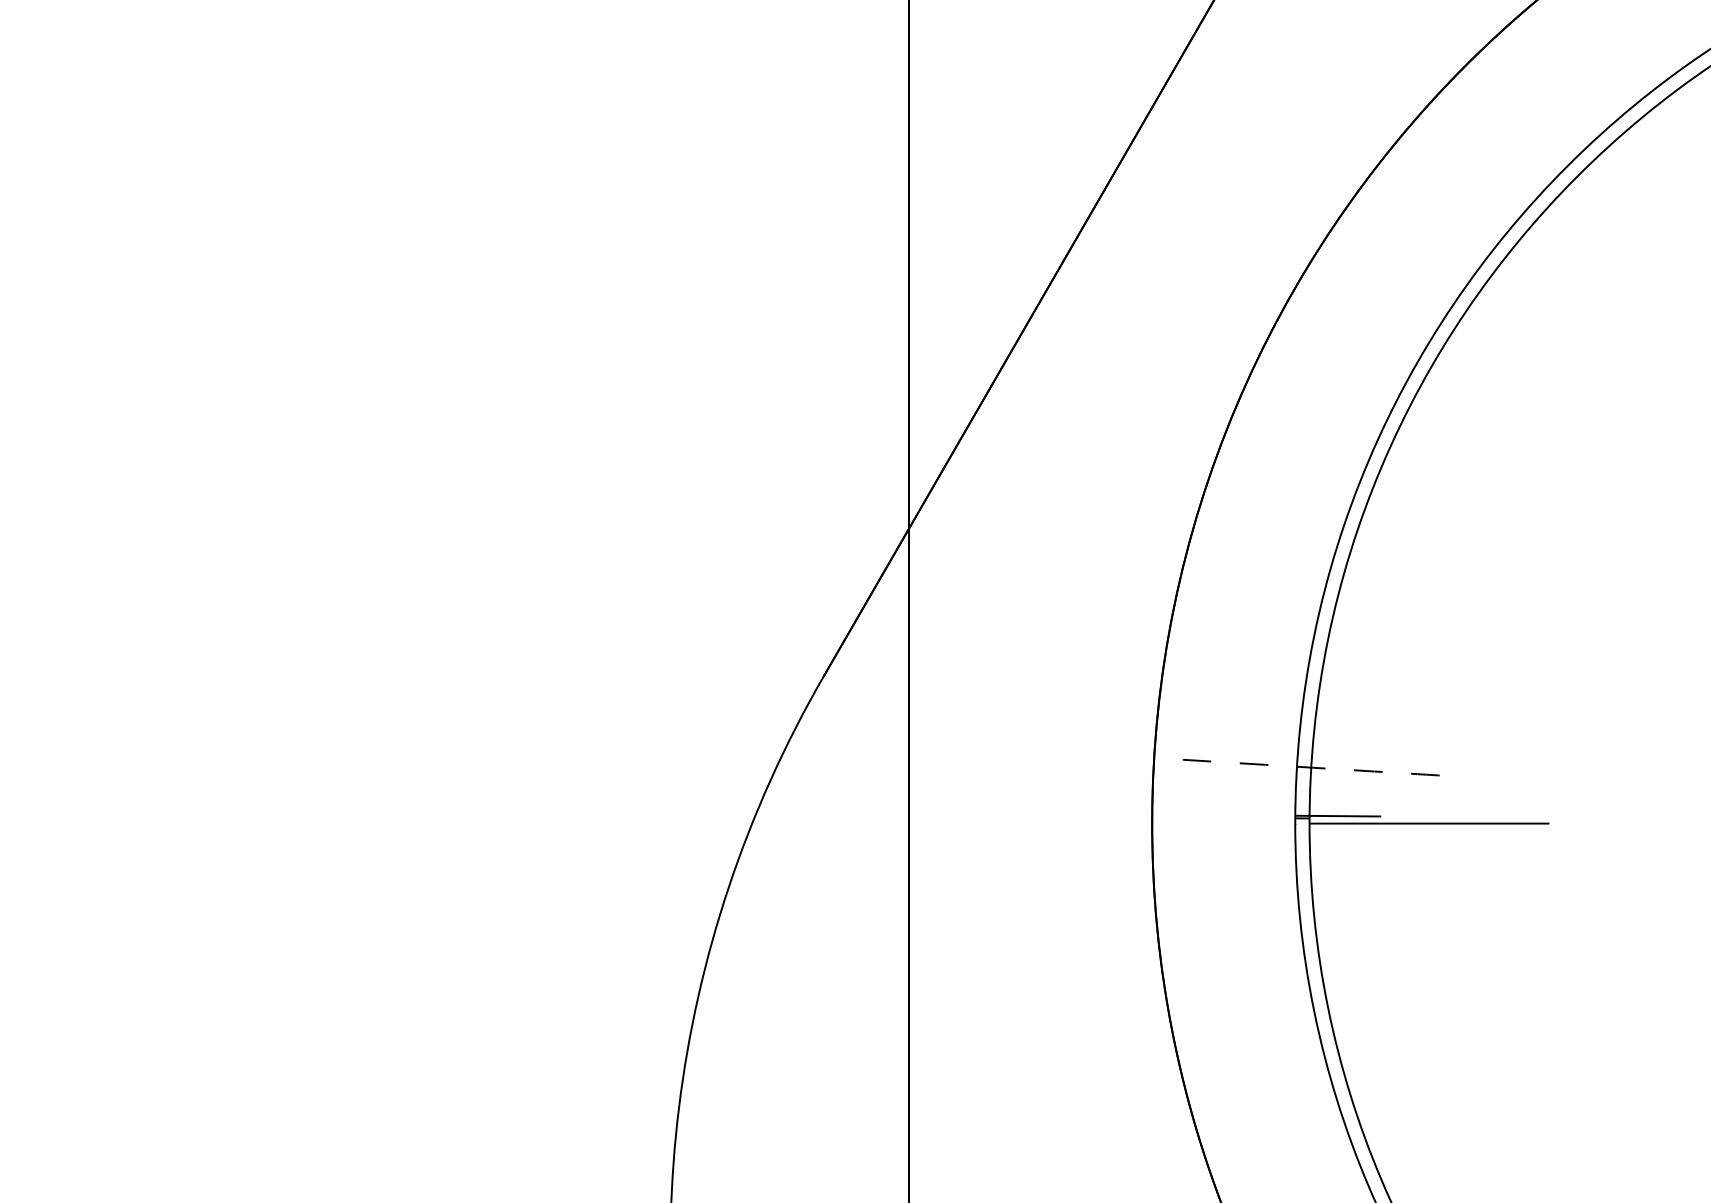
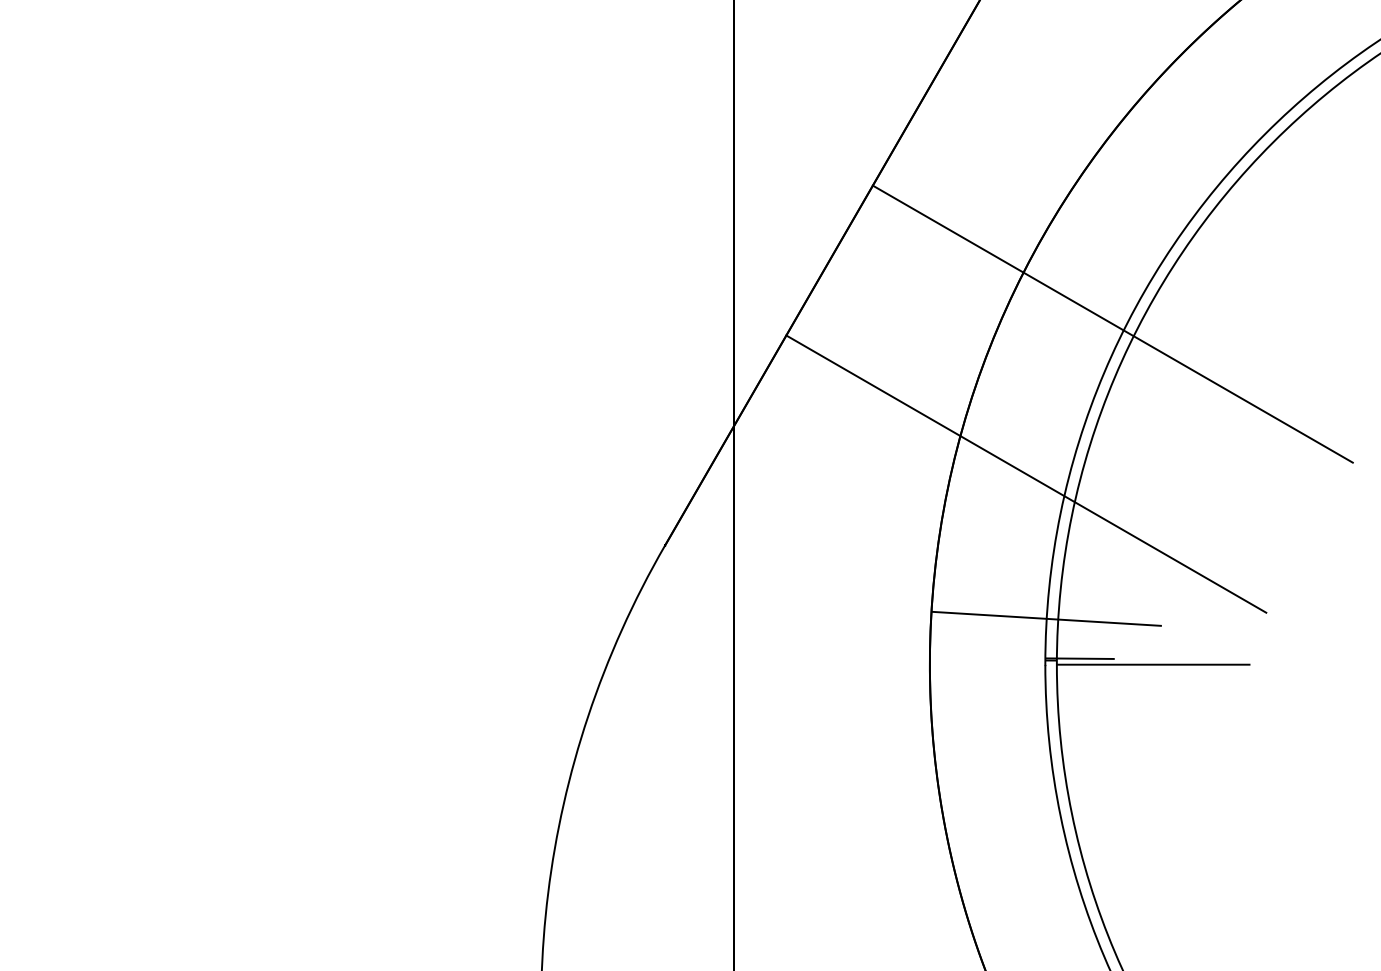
line: (1378, 401) -> (1112, 324), added
line: (1271, 587) -> (1026, 474), added
arc: (1305, 767) -> (1053, 619), dashed -> solid

